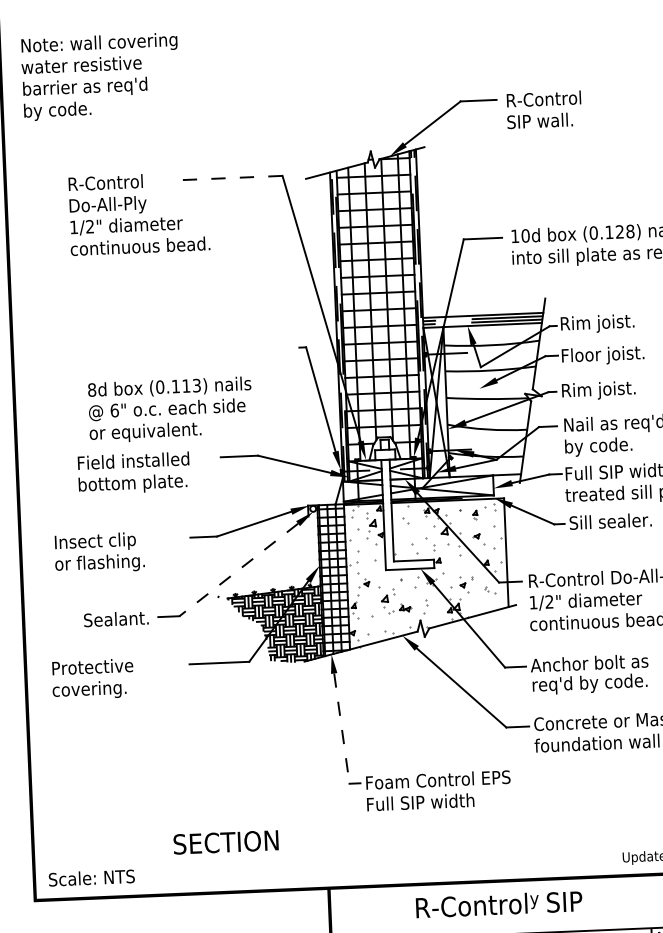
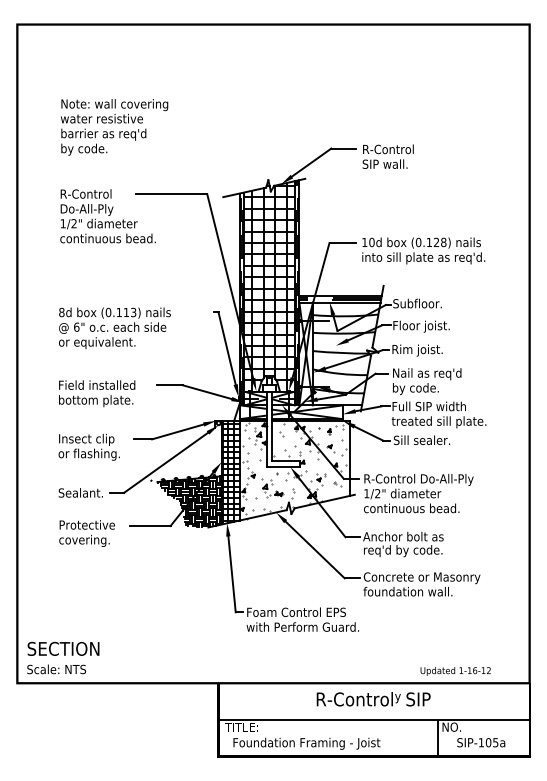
text: (100, 76) -> (114, 127), moved
line: (230, 178) -> (171, 194), dashed -> solid
text: (597, 323) -> (418, 304), Rim joist. -> Subfloor.
text: (169, 410) -> (114, 328), moved
text: (98, 551) -> (88, 446), moved
line: (239, 569) -> (166, 462), dashed -> solid
text: (92, 679) -> (86, 533), moved
line: (342, 728) -> (232, 574), dashed -> solid
text: (447, 800) -> (302, 626), Full SIP width -> with Perform Guard.
text: (225, 841) -> (63, 648), moved
text: (498, 904) -> (373, 699), moved

